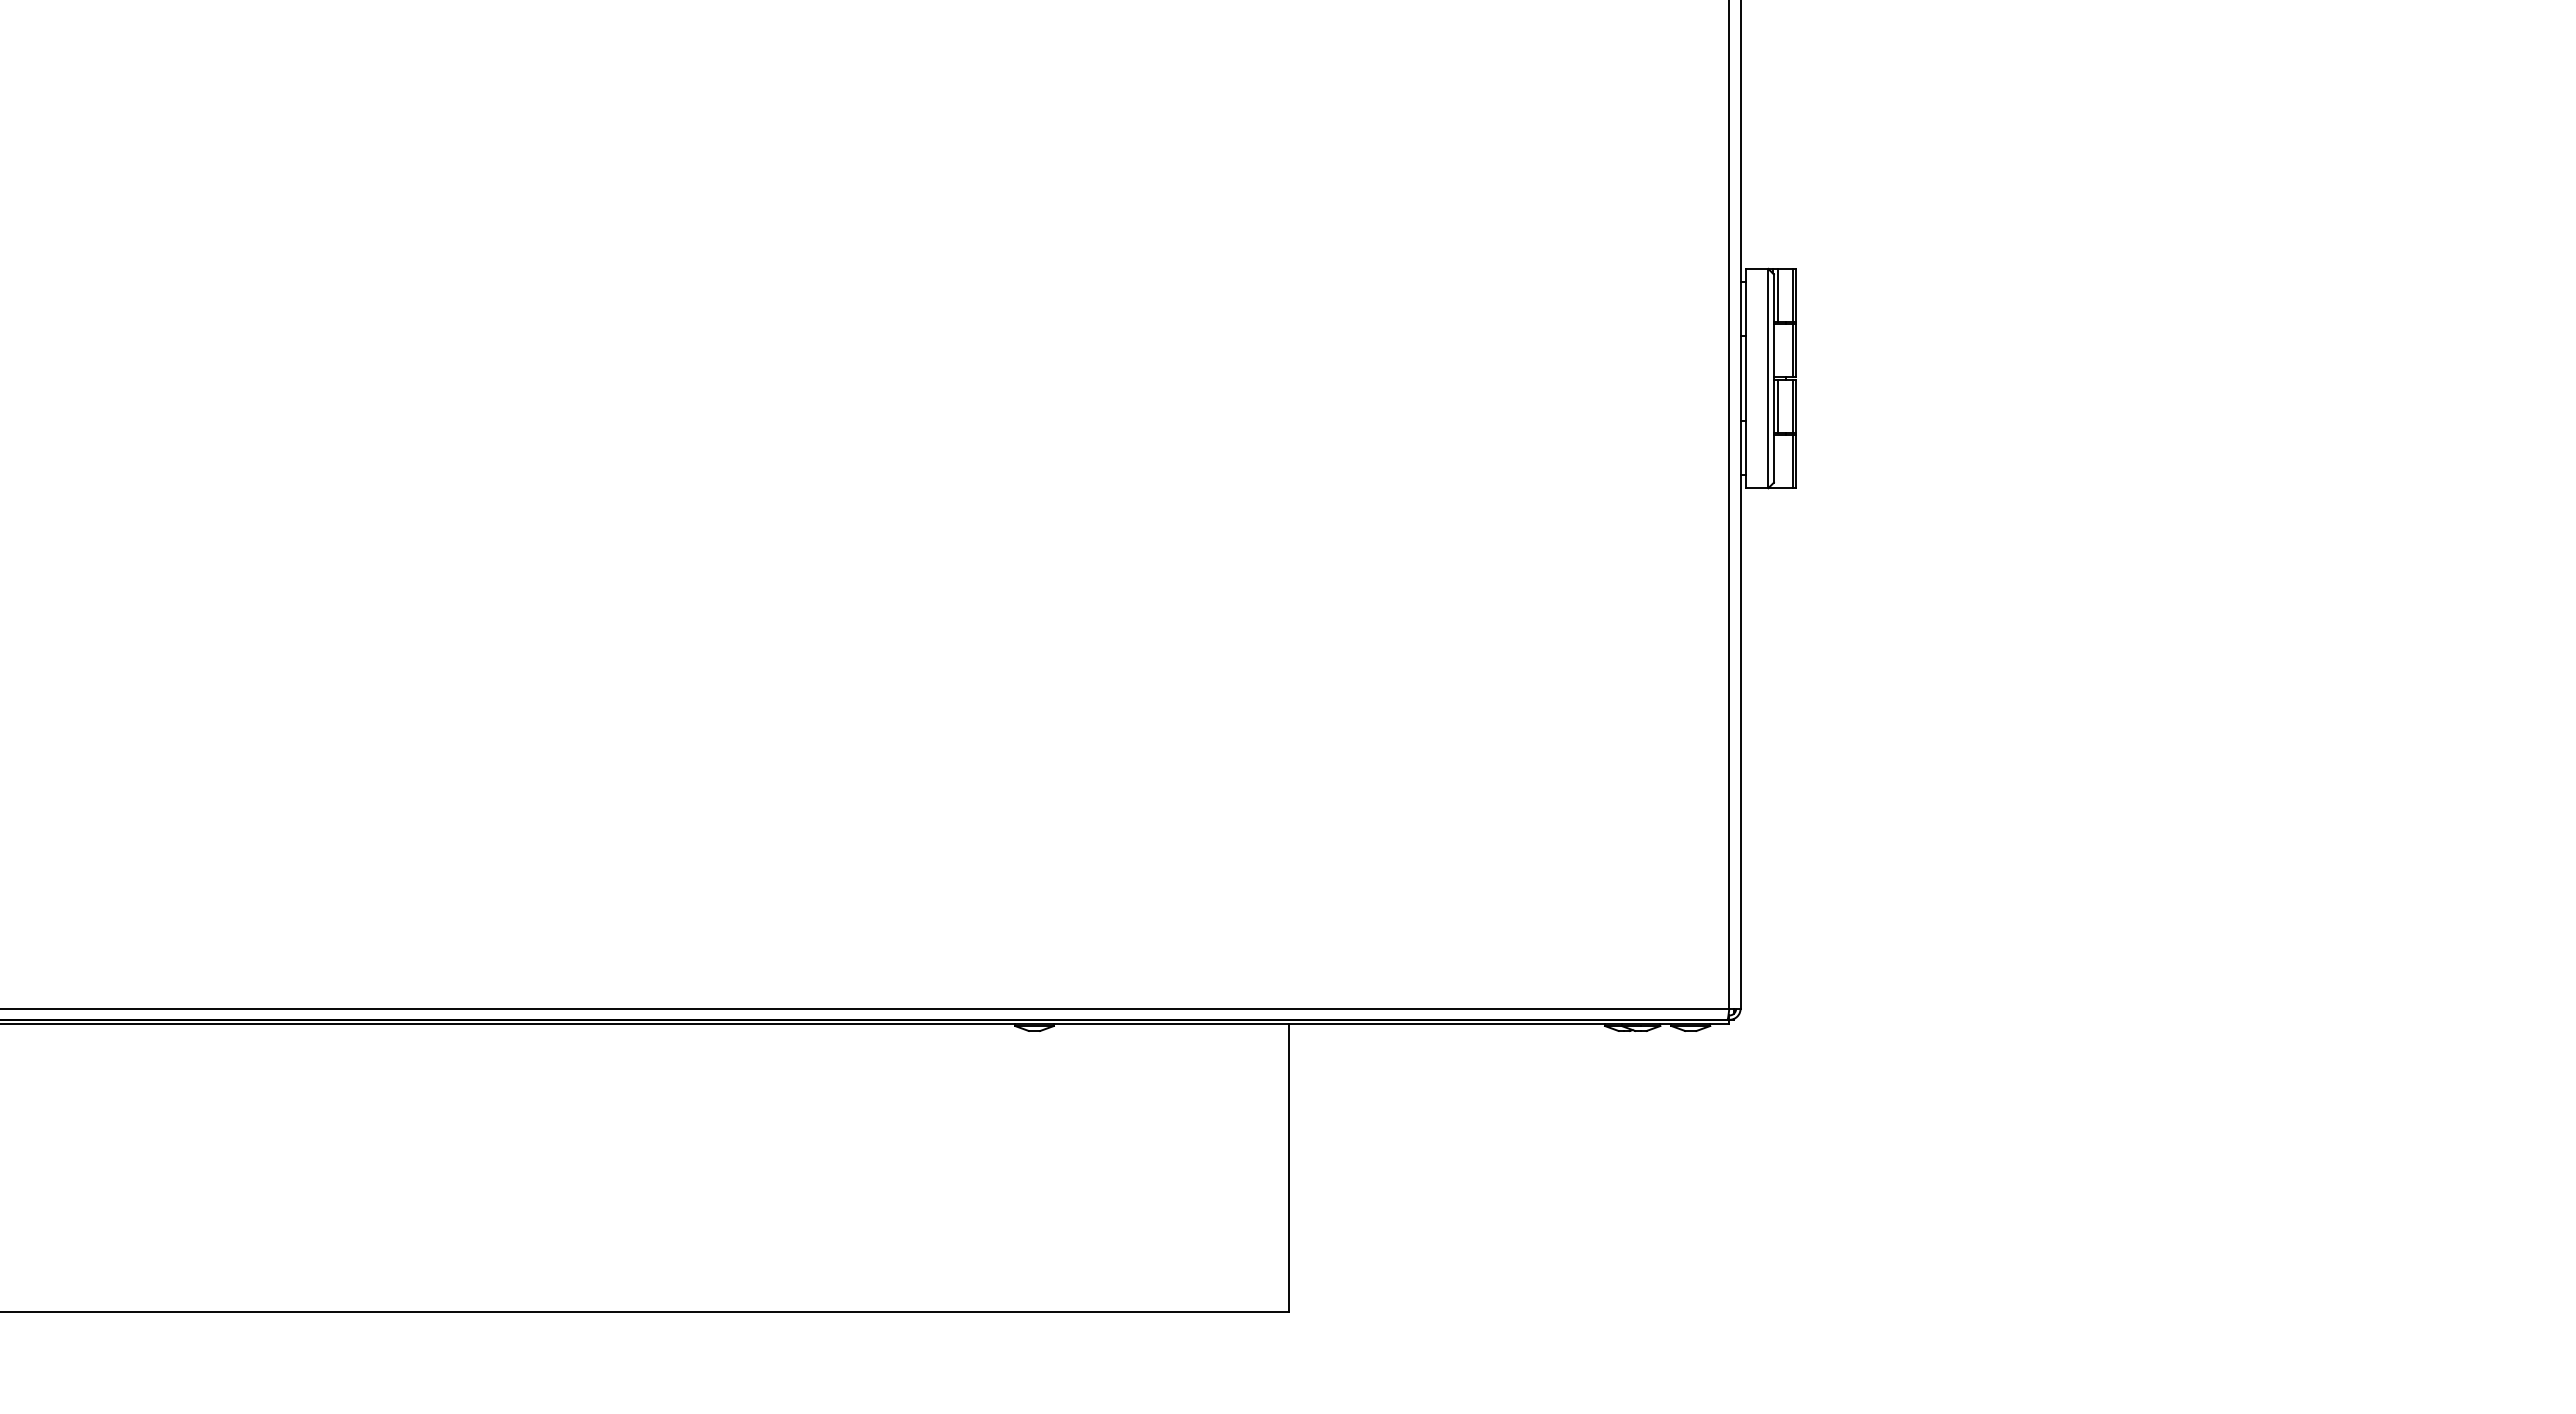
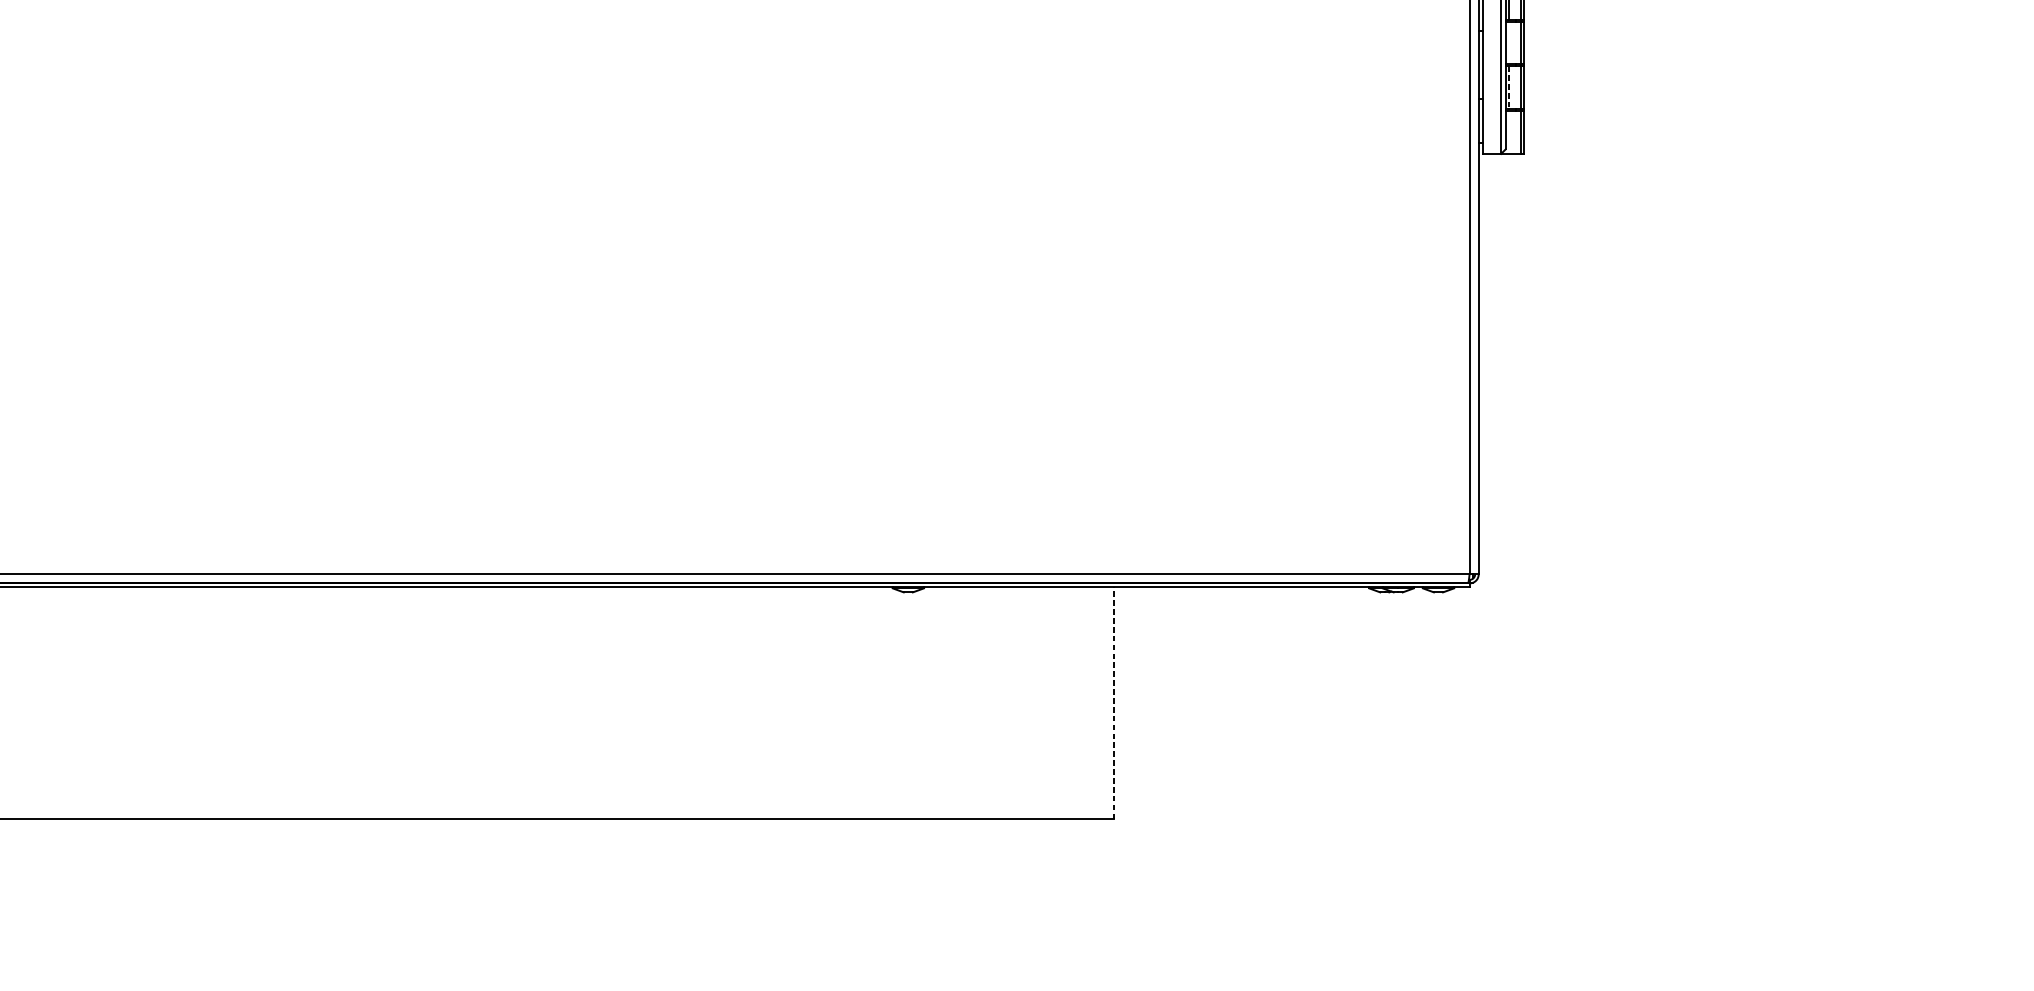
line: (1778, 406) -> (1509, 87), solid -> dashed
line: (1288, 1168) -> (1113, 703), solid -> dashed

